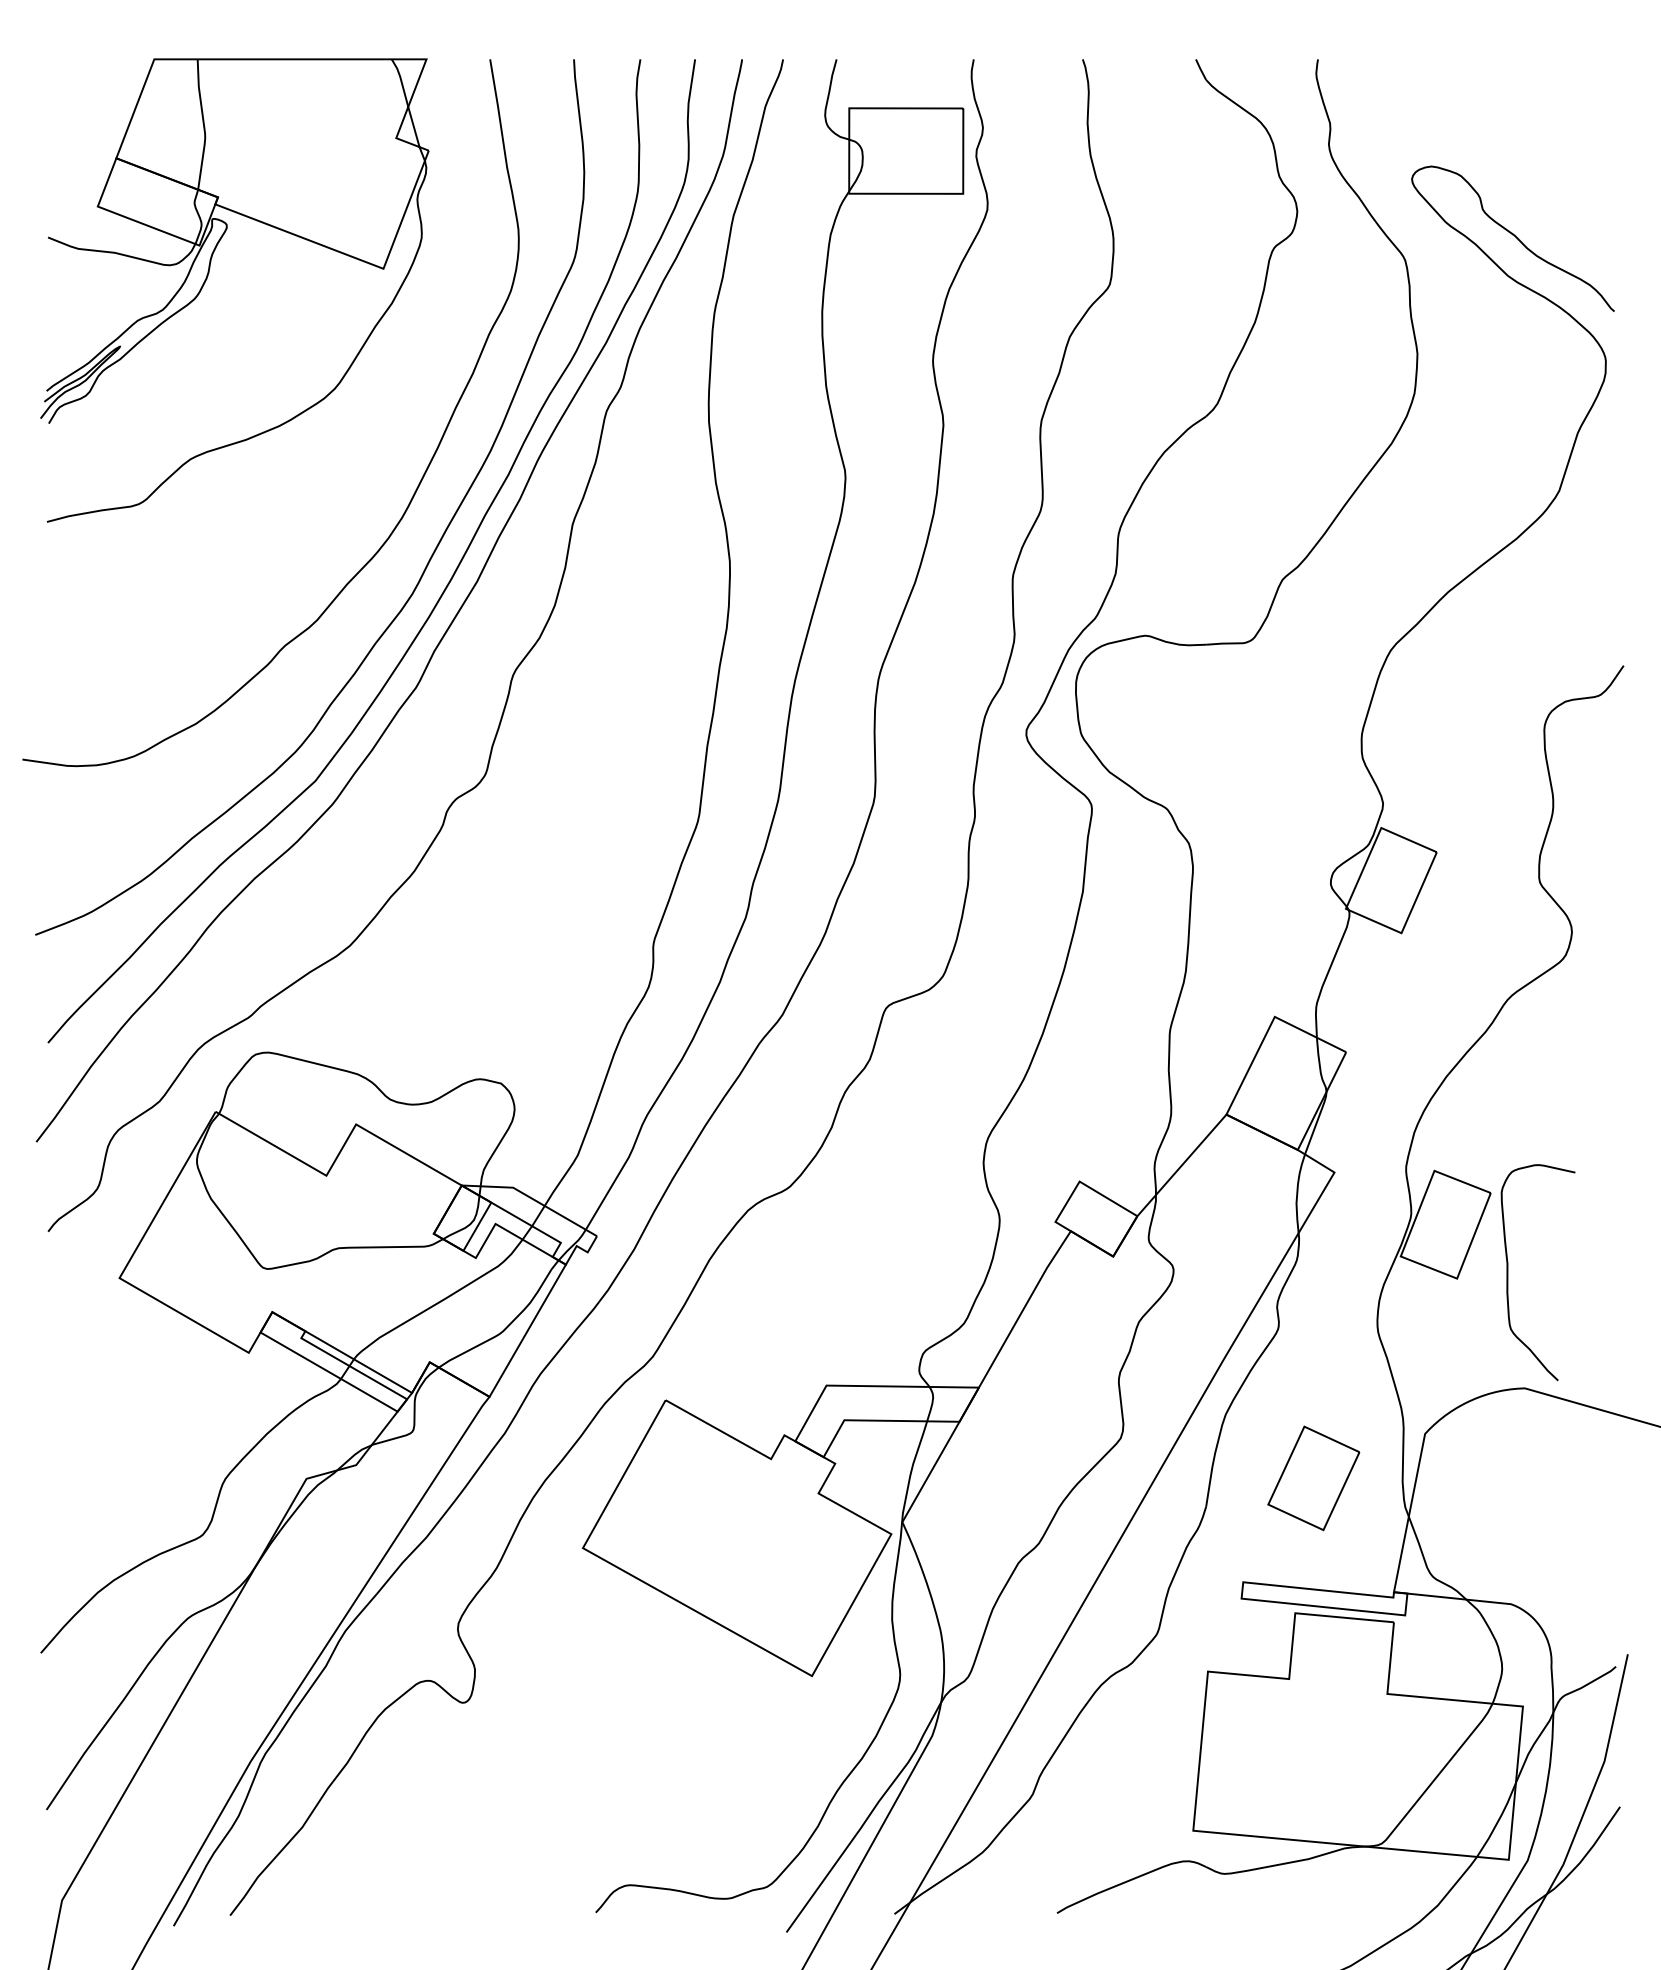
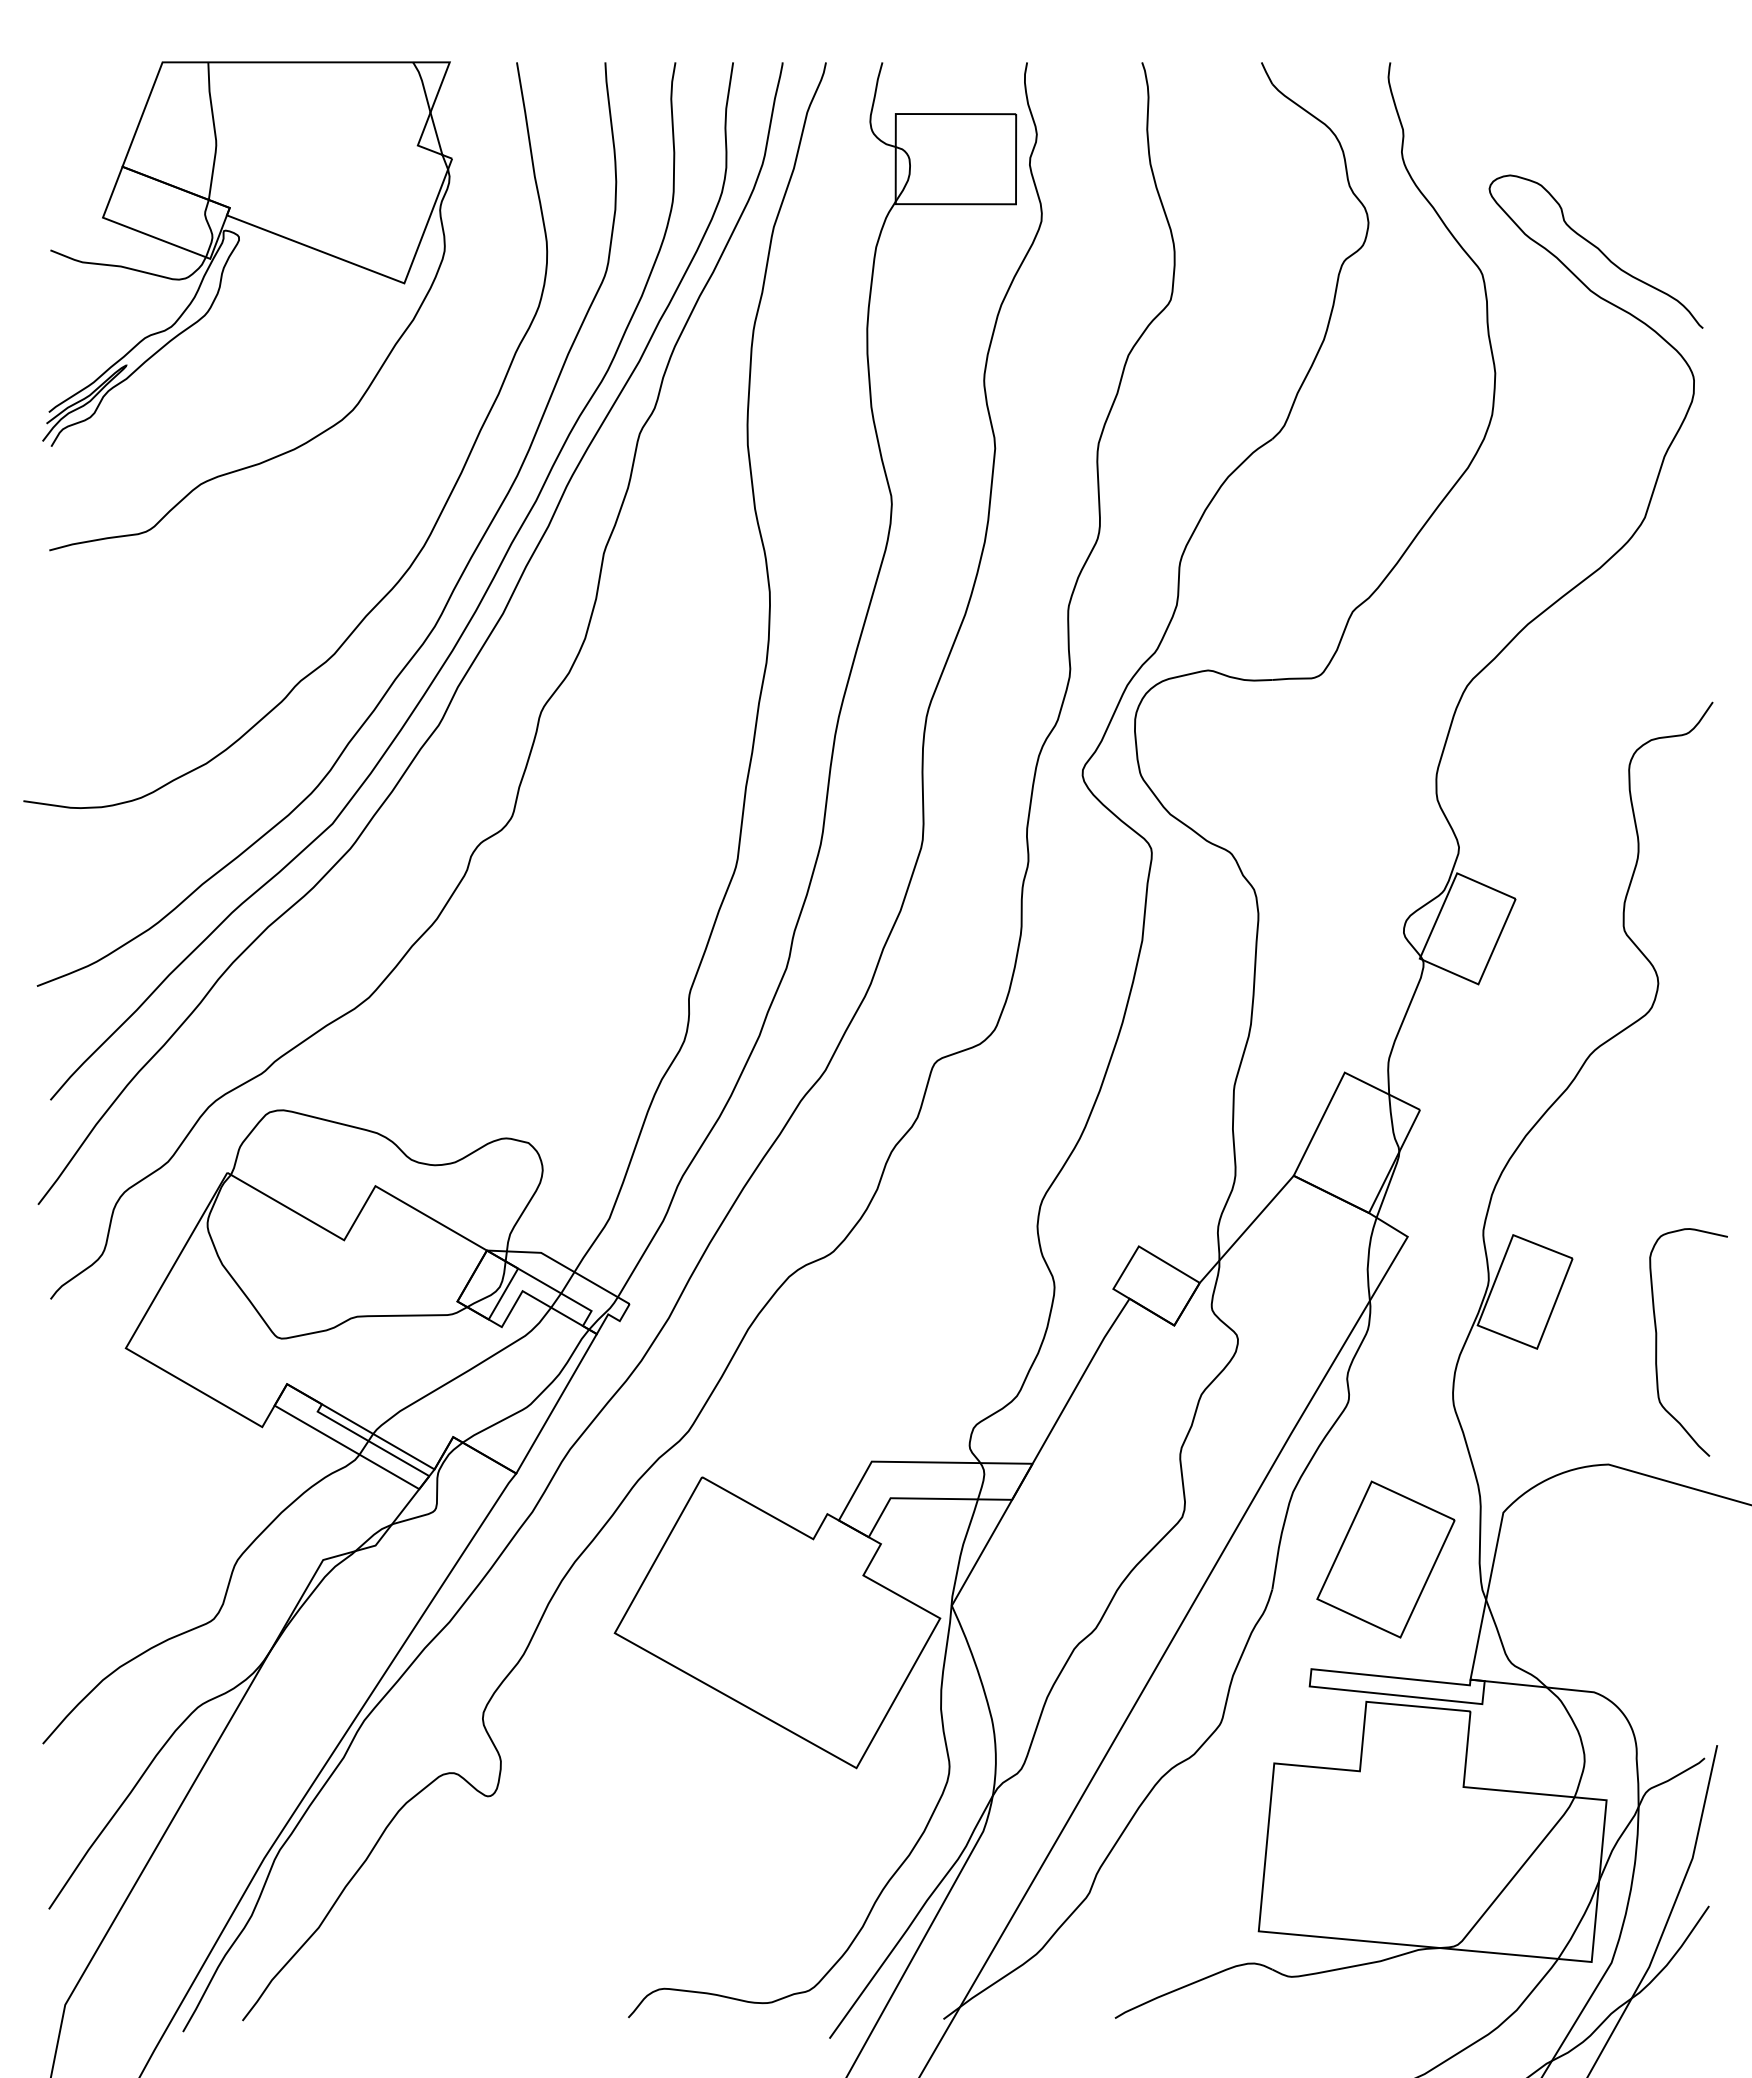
curve: (1508, 1272) -> (1657, 1342), moved
part: (1313, 1478) -> (1385, 1559), size x1.43

